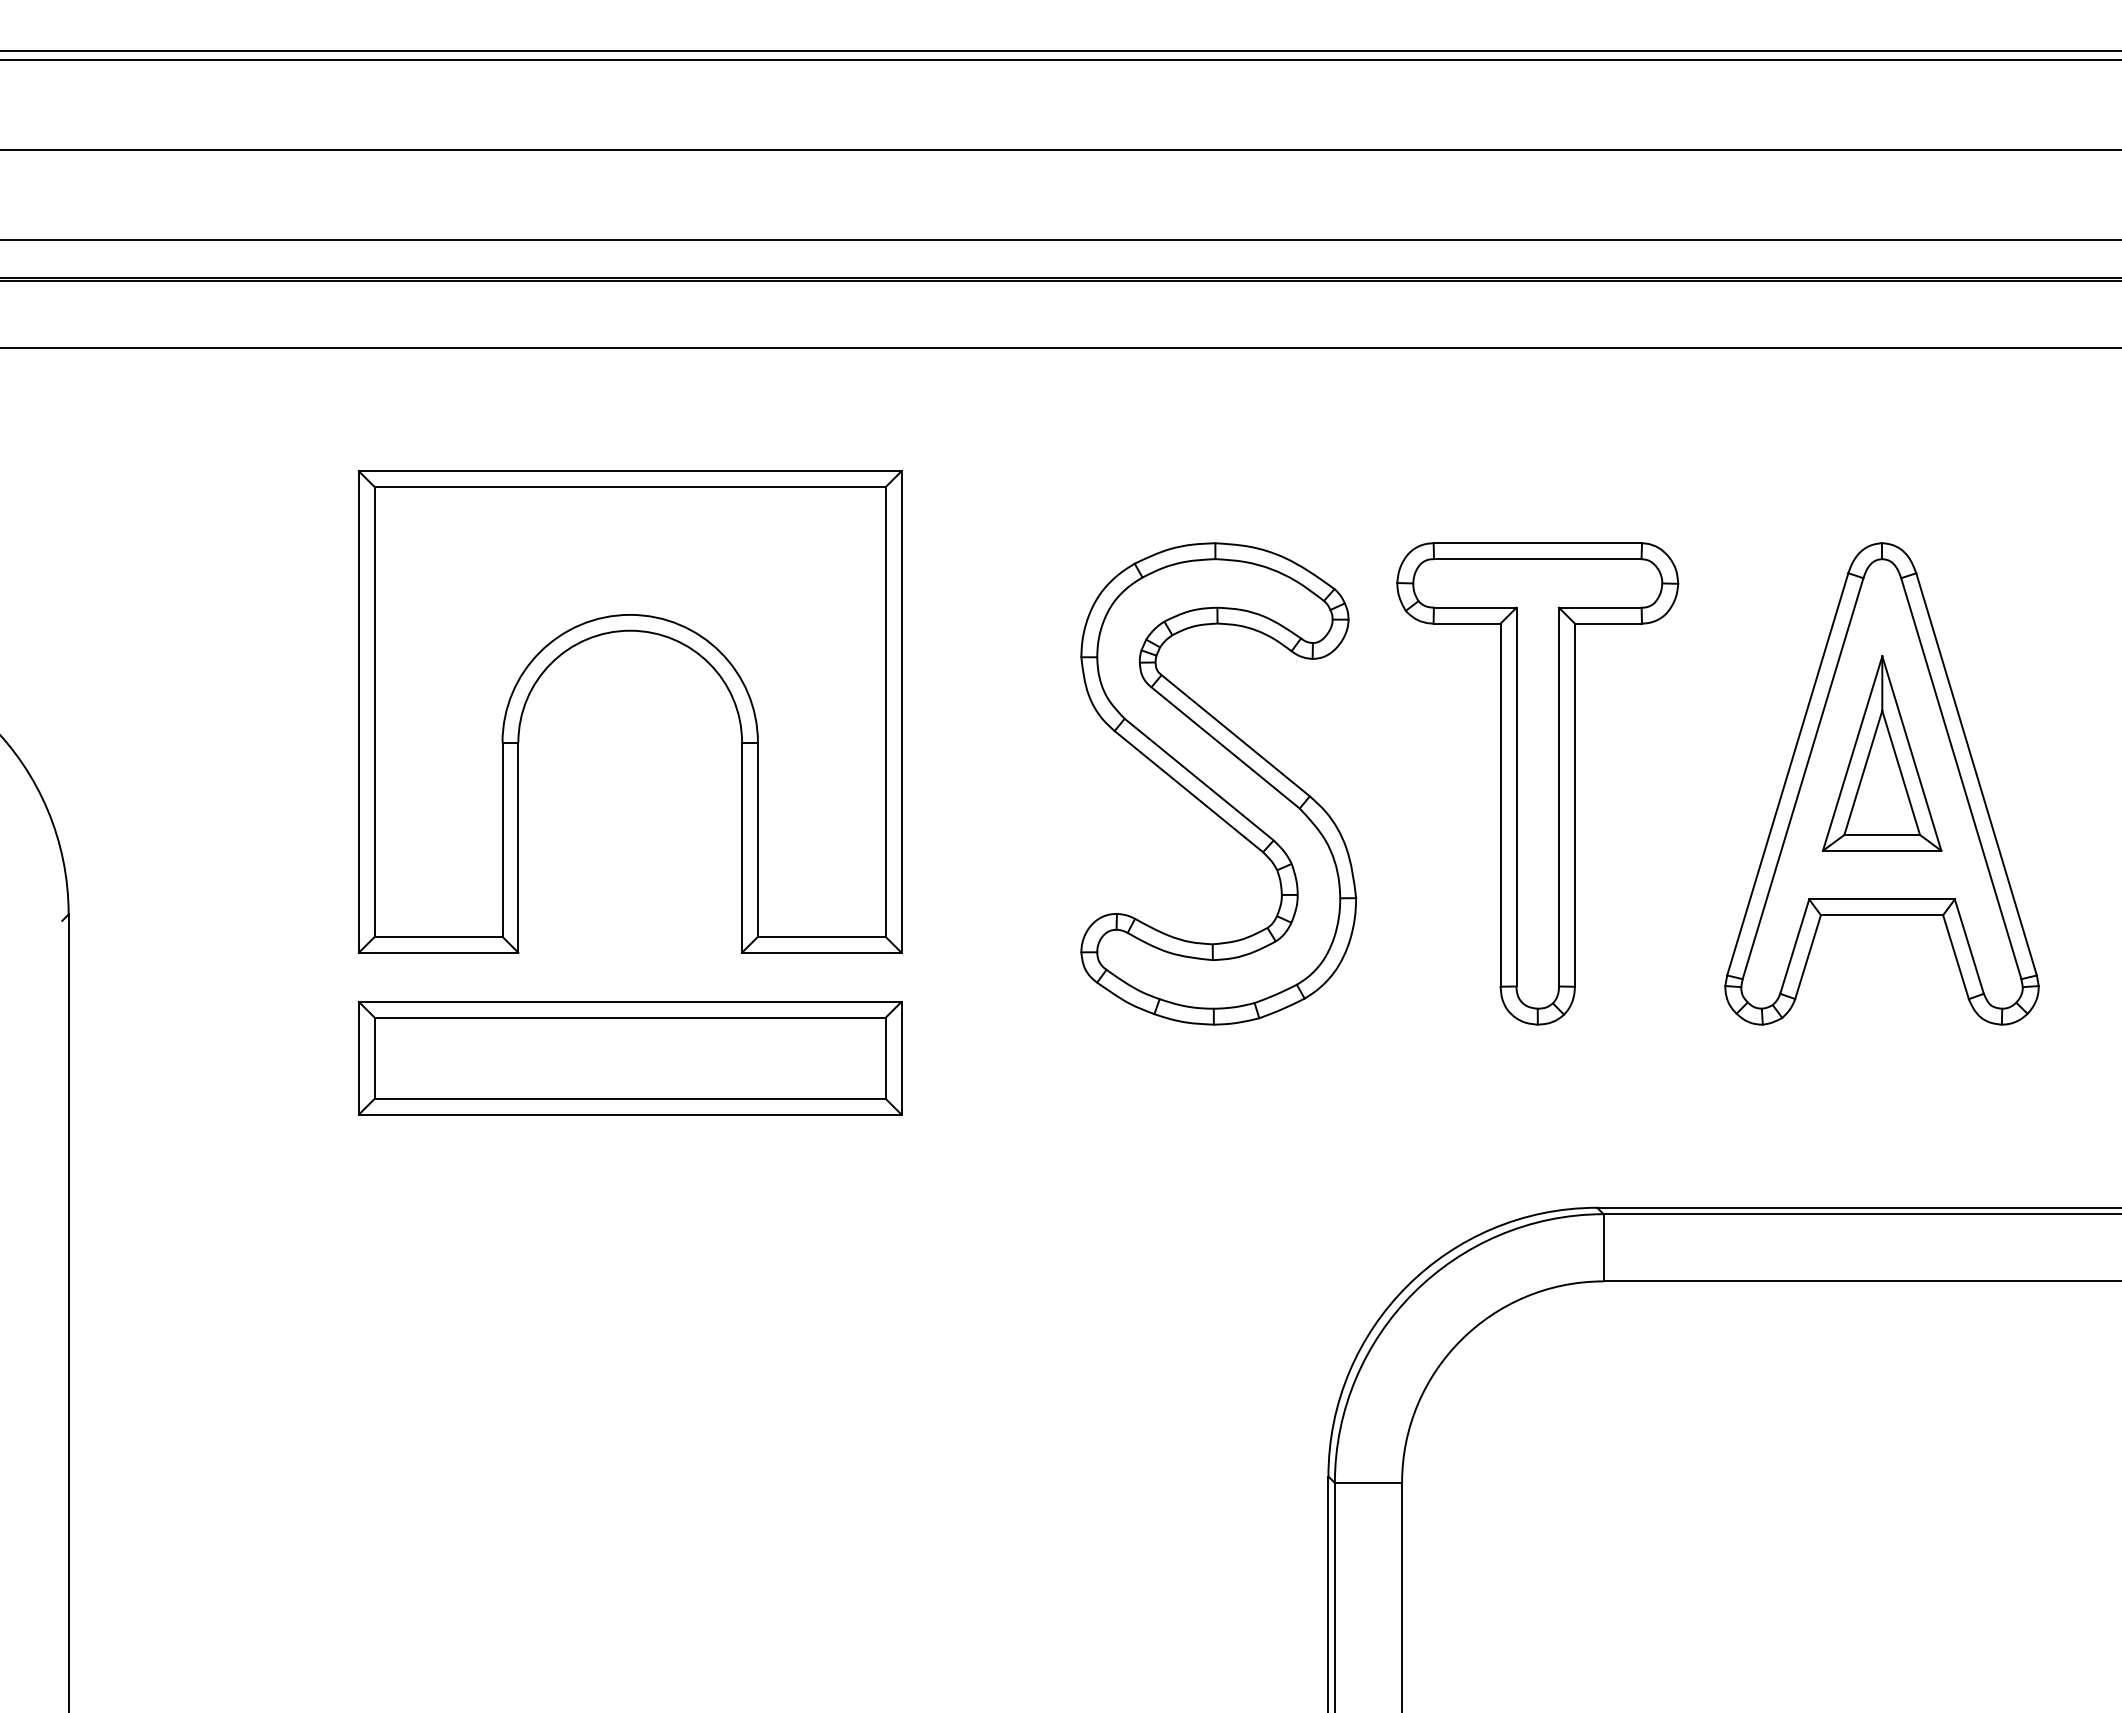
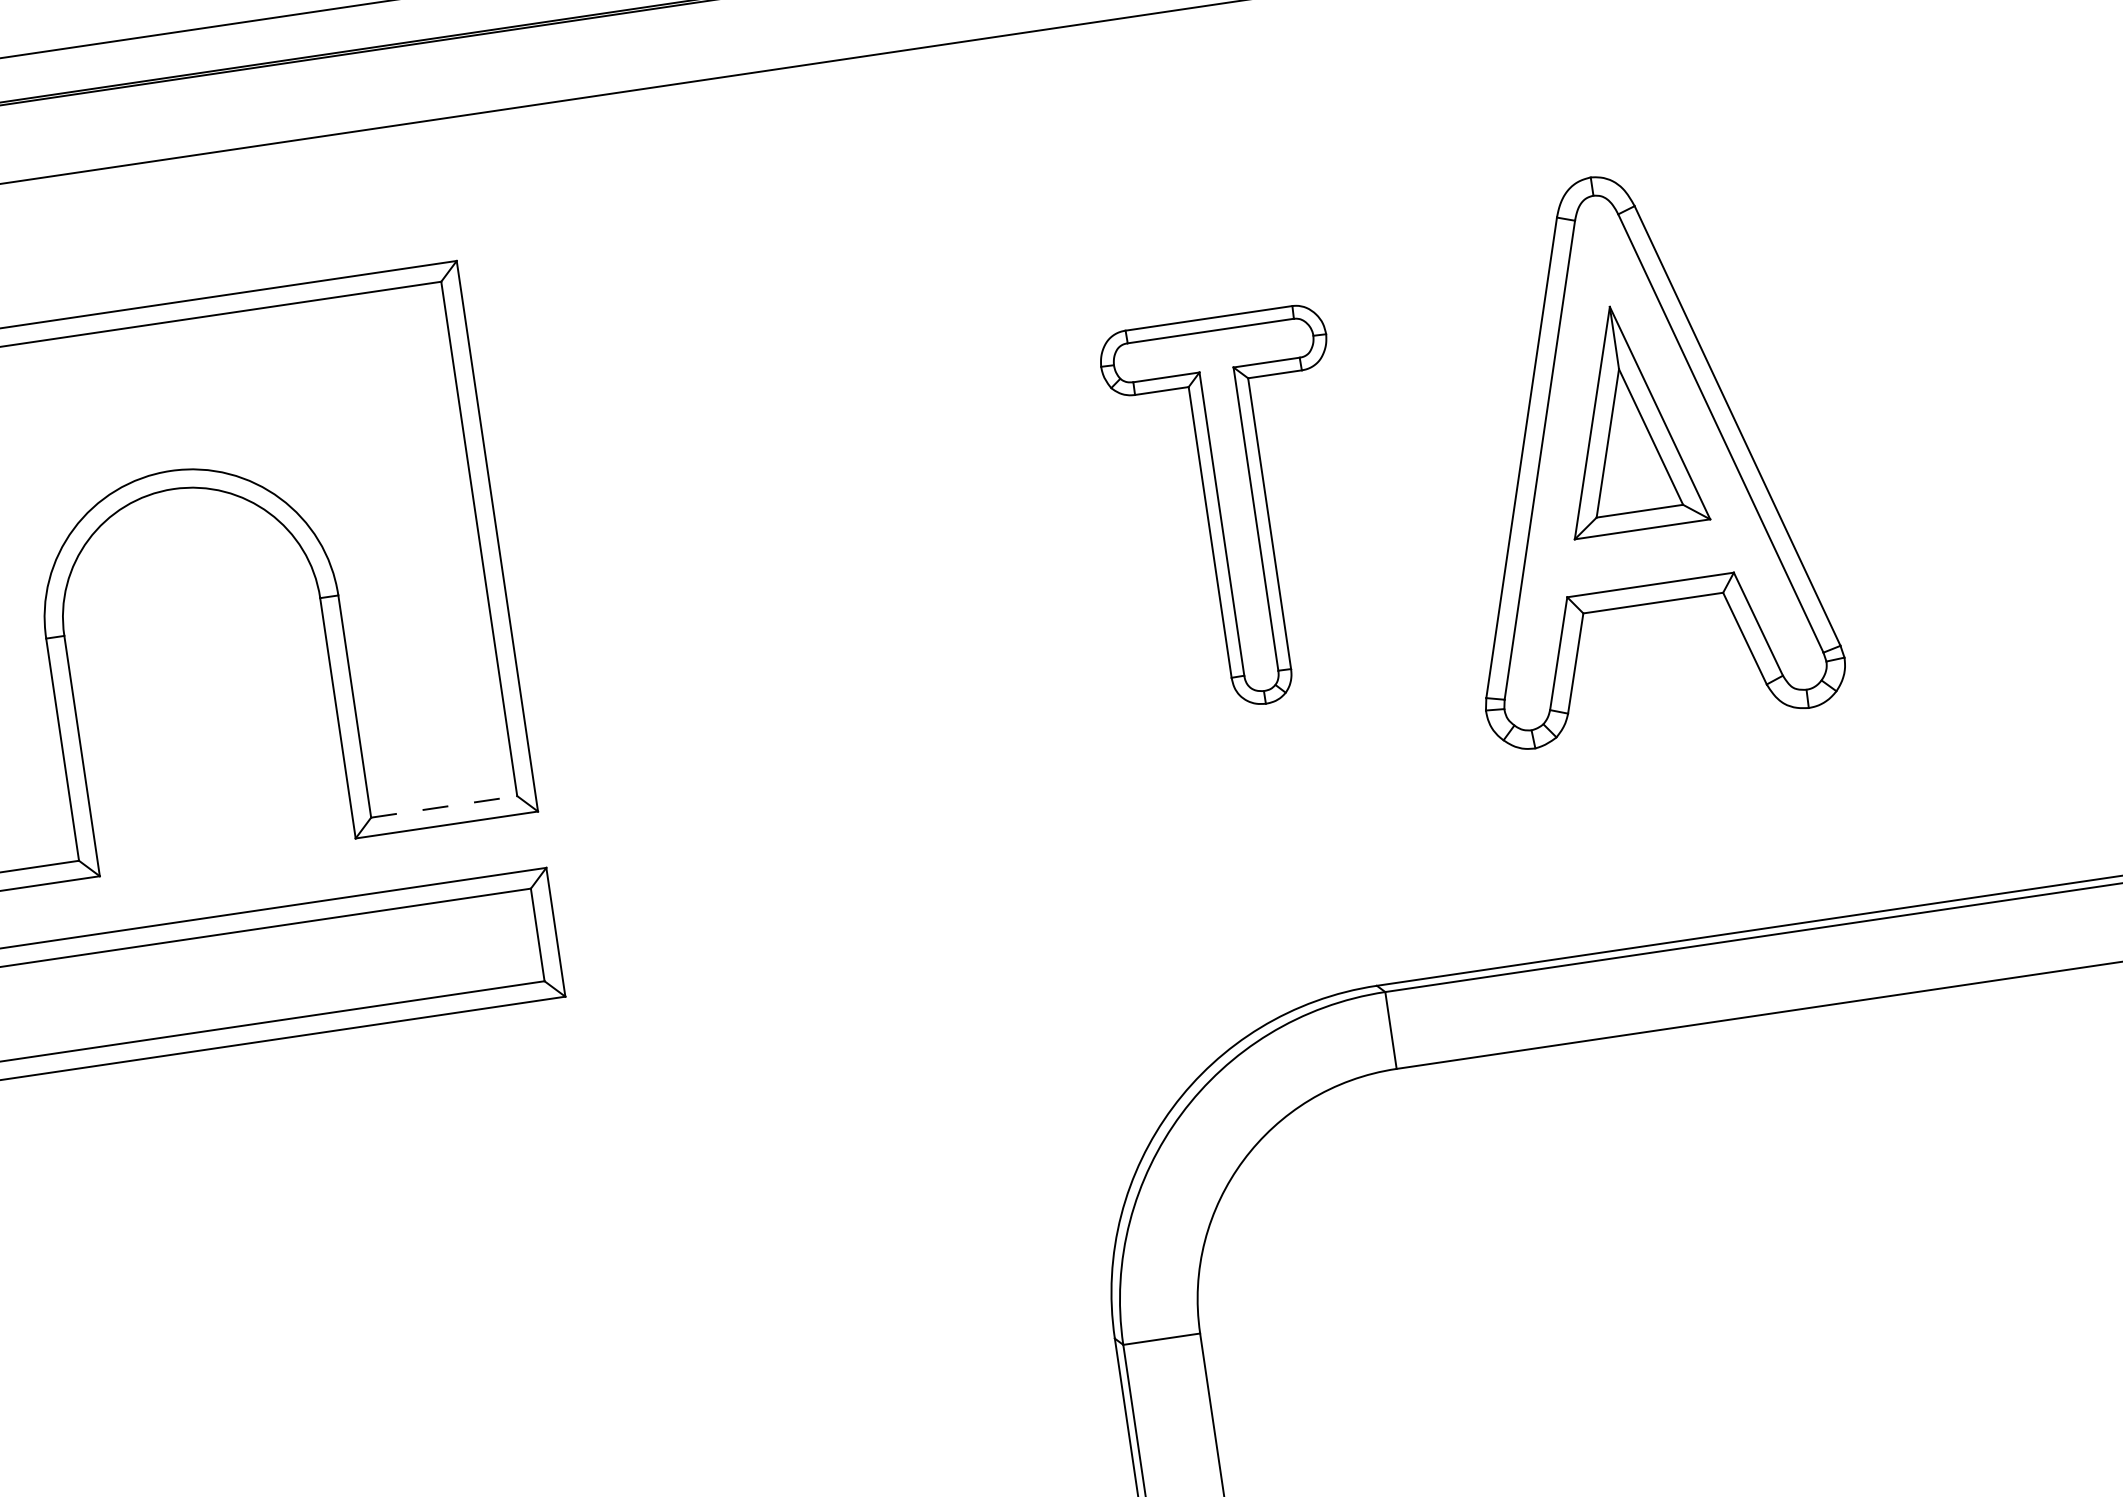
part: (1218, 783) -> (872, 564), removed
part: (1537, 783) -> (1236, 510), size x0.7
line: (821, 936) -> (443, 806), solid -> dashed

